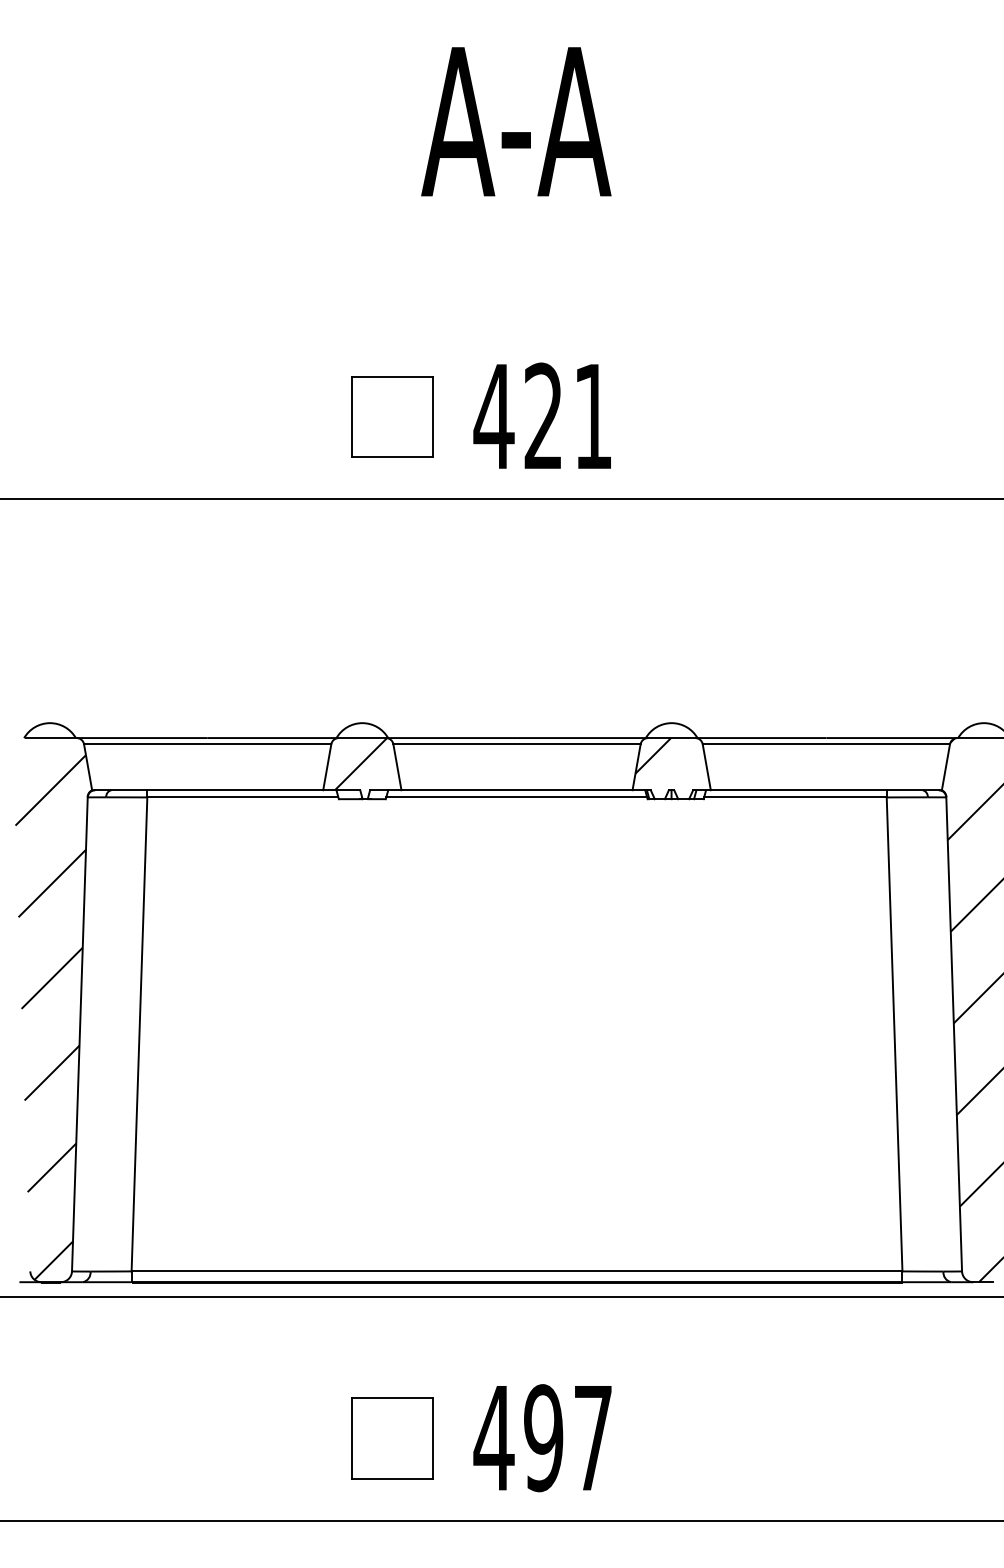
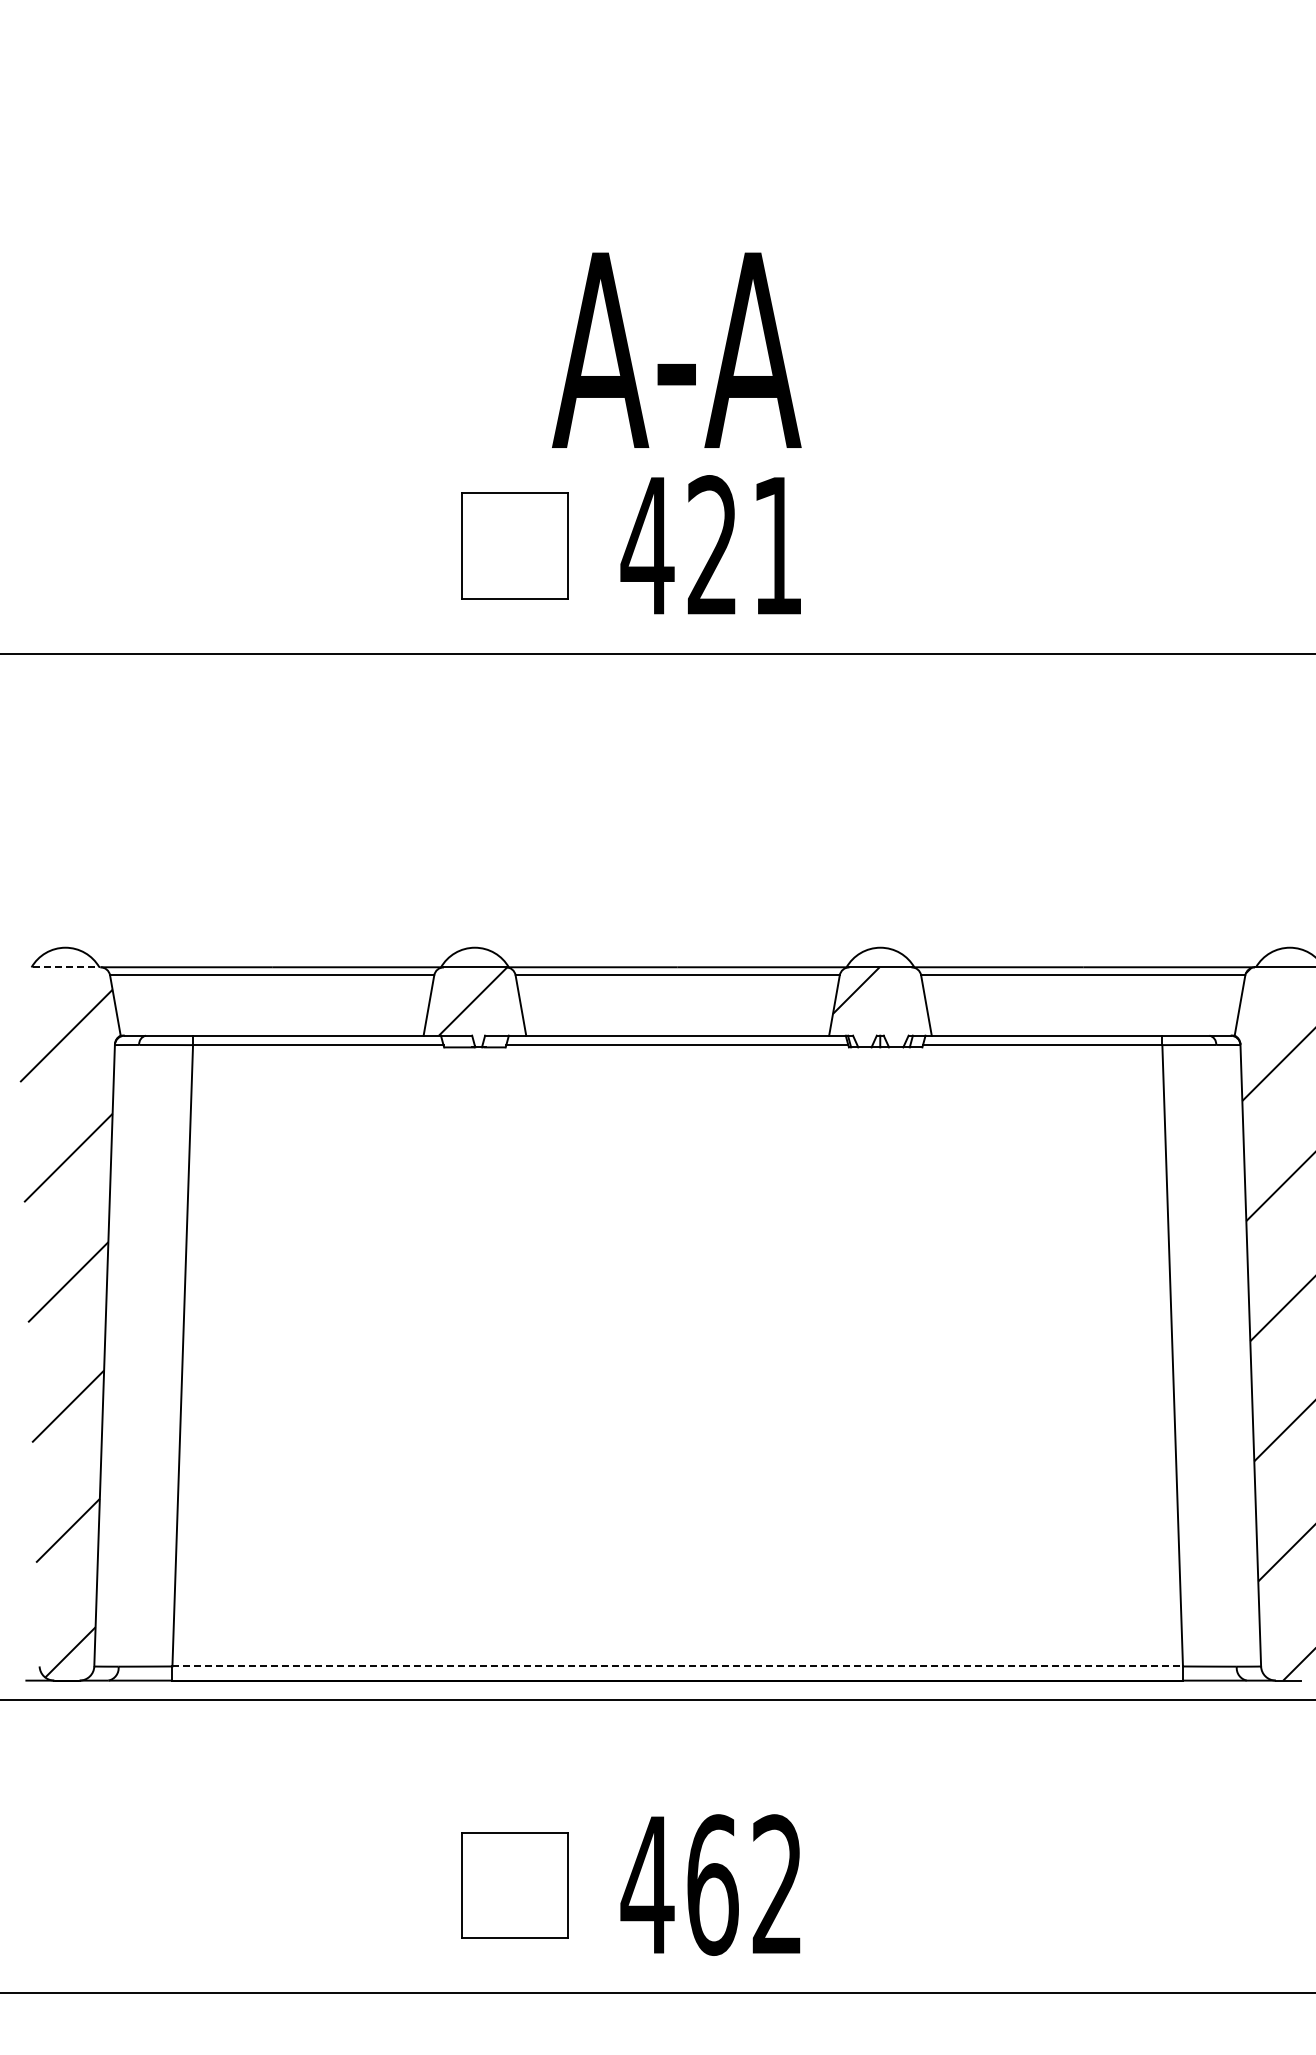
text: (516, 121) -> (676, 349), moved
line: (51, 738) -> (67, 967), solid -> dashed
line: (517, 1271) -> (678, 1666), solid -> dashed
text: (567, 1437) -> (743, 1884), 497 -> 462

